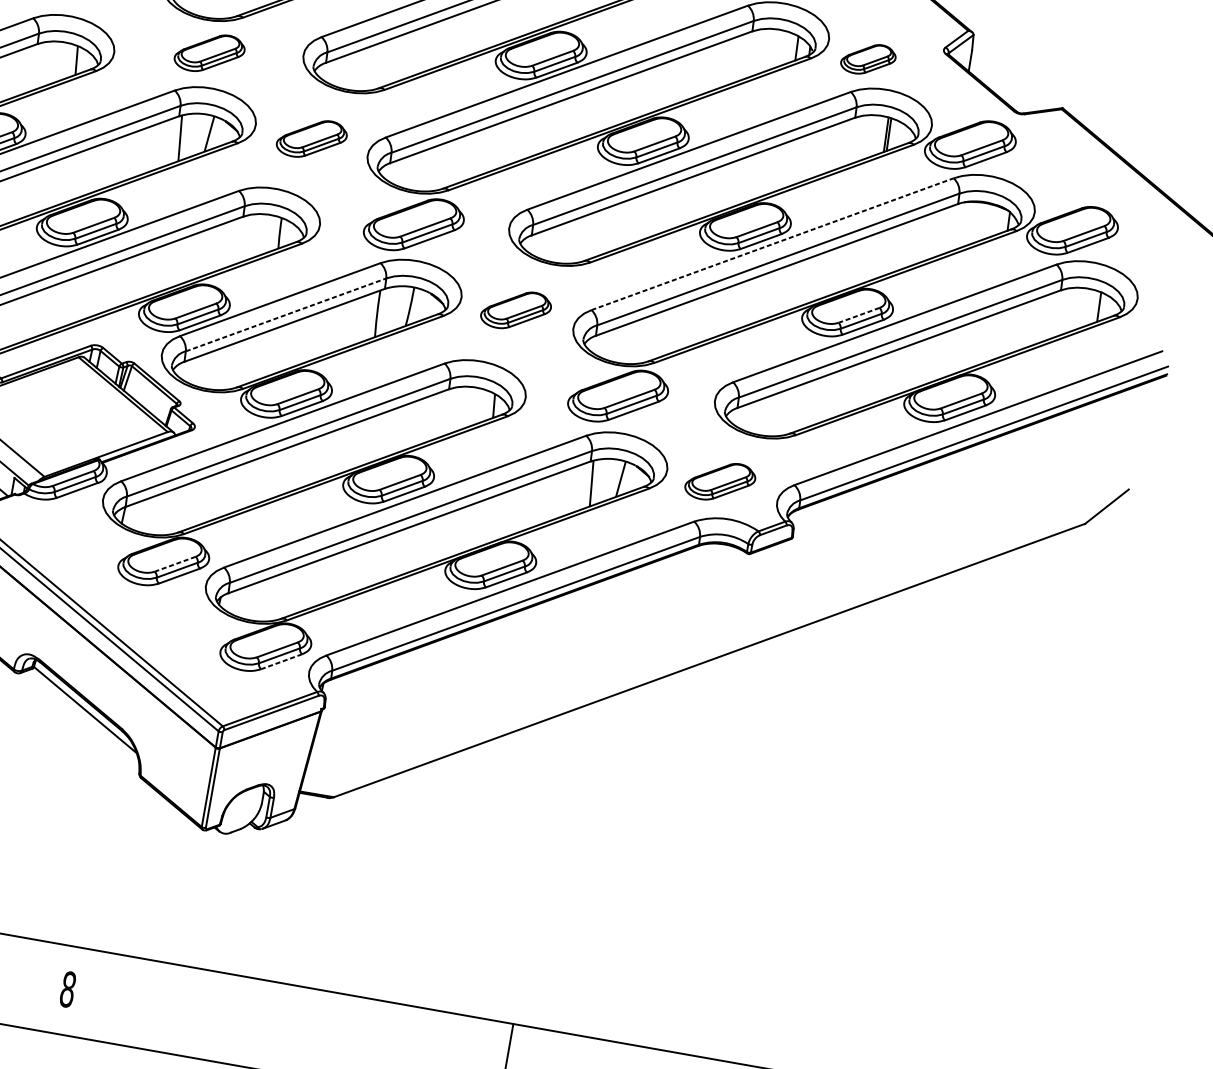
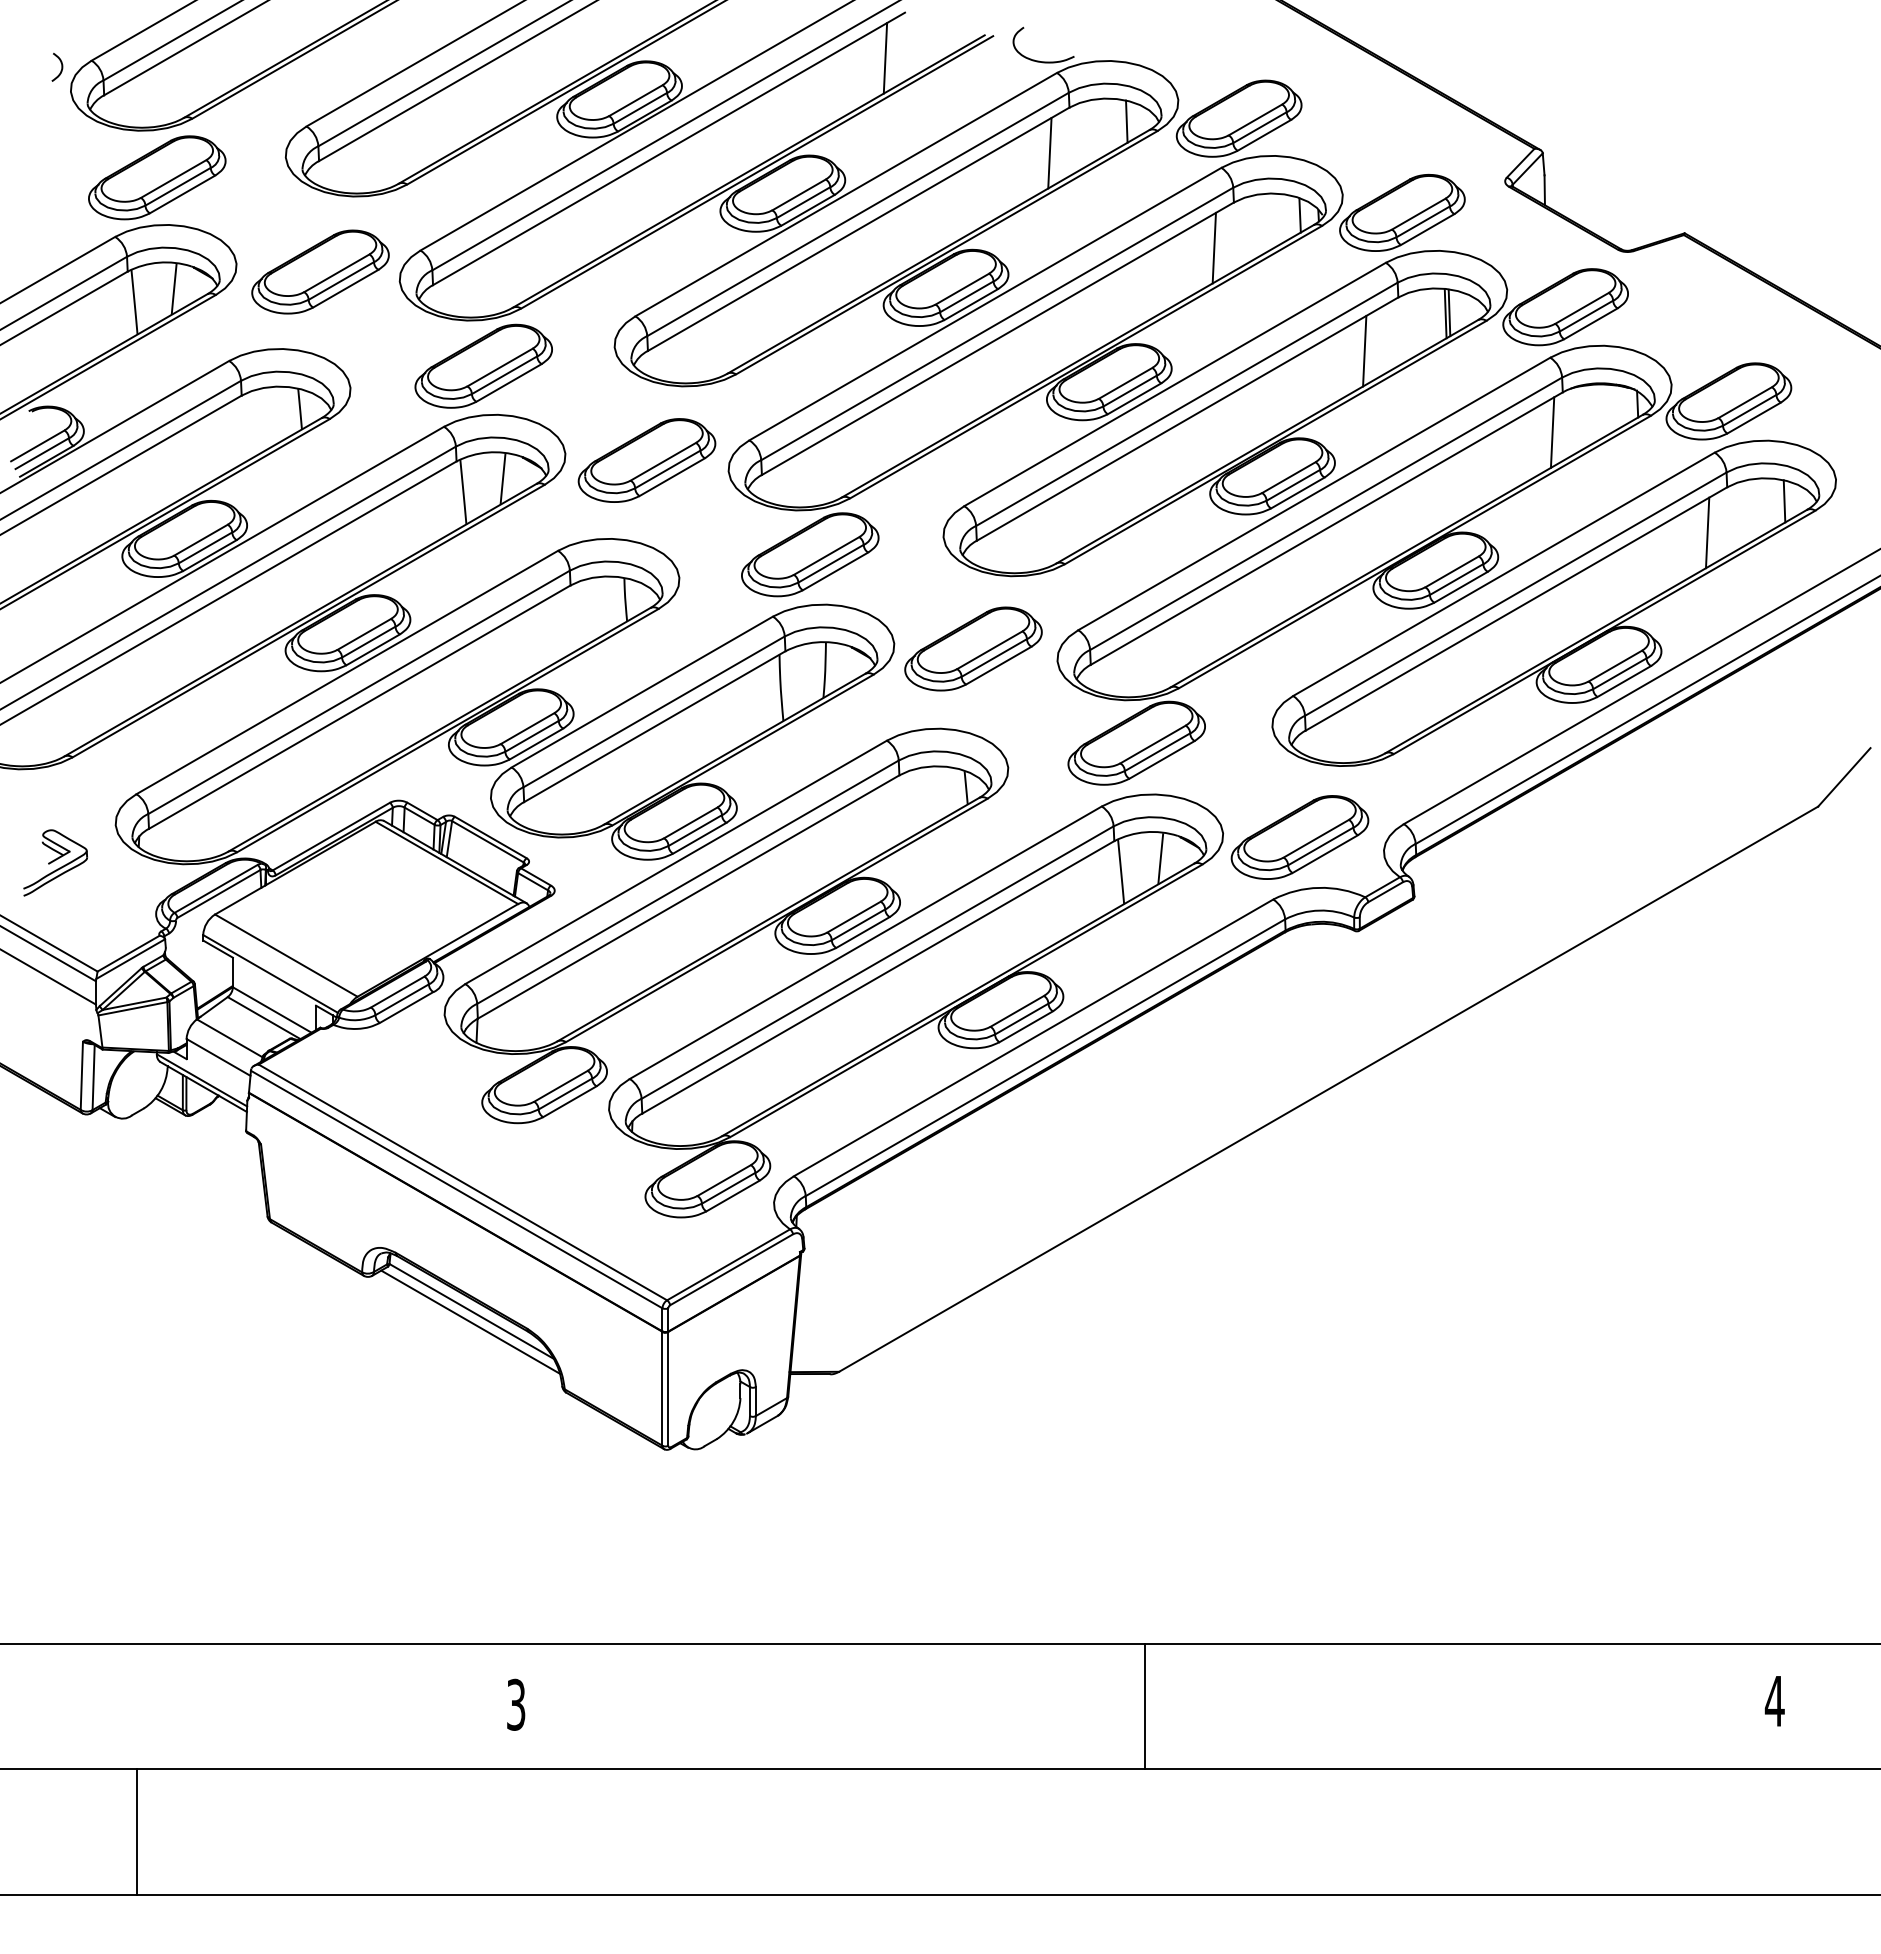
part: (209, 52) -> (483, 365), size x1.43
part: (868, 59) -> (1402, 212), size x1.67
line: (732, 60) -> (1213, 247), added
part: (311, 138) -> (646, 460), size x1.43
line: (825, 150) -> (1364, 350), added
line: (946, 230) -> (1552, 432), added
line: (772, 243) -> (1314, 493), dashed -> solid
part: (516, 309) -> (973, 648), size x1.43
line: (286, 314) -> (654, 711), dashed -> solid
line: (859, 315) -> (1452, 571), dashed -> solid
line: (1041, 319) -> (1707, 532), added
part: (720, 481) -> (1299, 837), size x1.43
line: (174, 564) -> (560, 1086), dashed -> solid
line: (281, 662) -> (733, 1196), dashed -> solid
line: (83, 716) -> (470, 1321), added
text: (67, 989) -> (515, 1704), 8 -> 3

